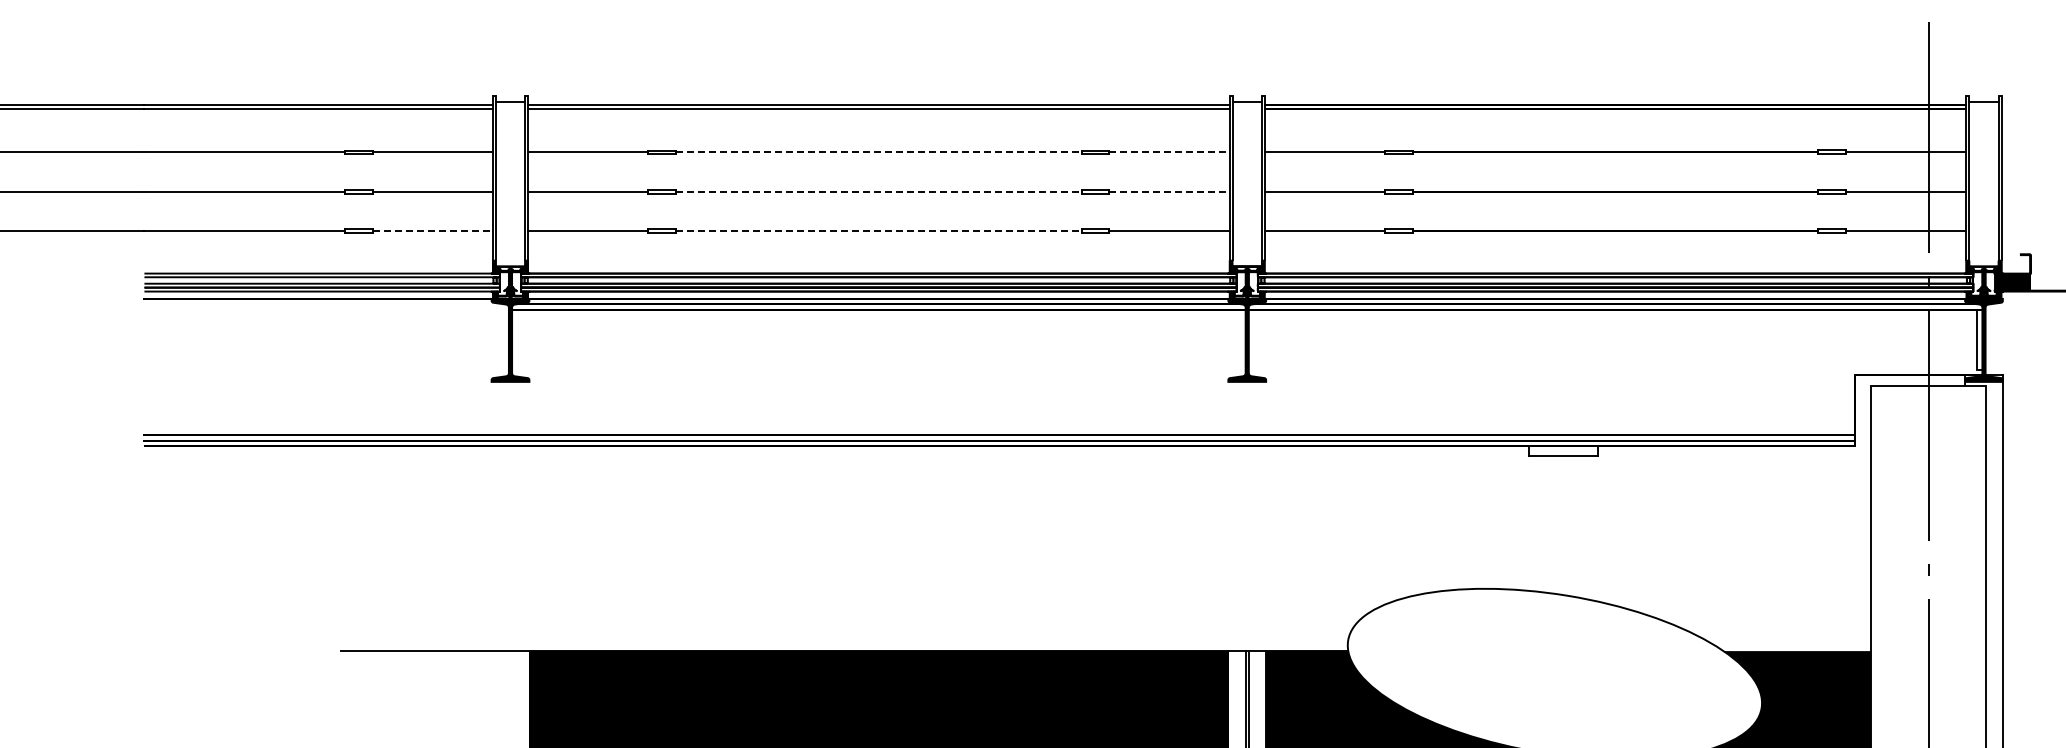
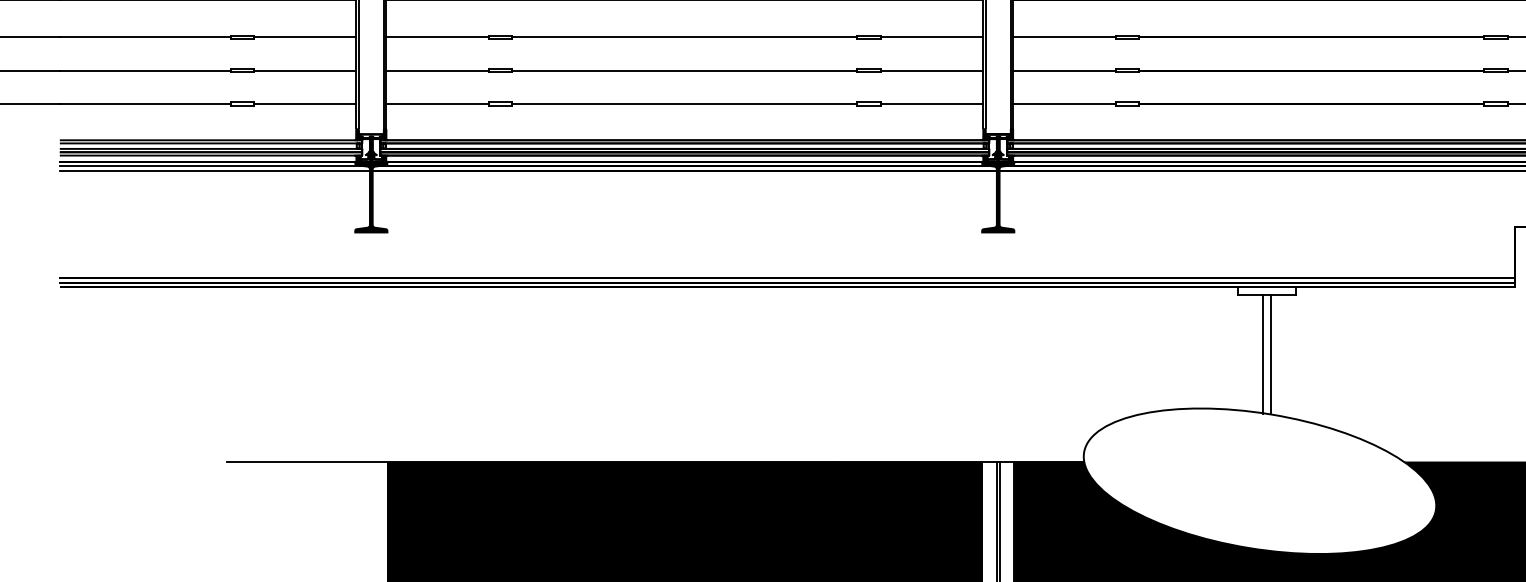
line: (878, 152) -> (684, 37), dashed -> solid
line: (1170, 152) -> (932, 37), dashed -> solid
line: (878, 191) -> (684, 70), dashed -> solid
line: (1170, 191) -> (932, 70), dashed -> solid
line: (433, 230) -> (305, 103), dashed -> solid
line: (878, 230) -> (684, 103), dashed -> solid
line: (324, 304) -> (213, 166), added
line: (326, 309) -> (214, 170), added
line: (1558, 524) -> (1263, 353), added
line: (1567, 524) -> (1270, 353), added

